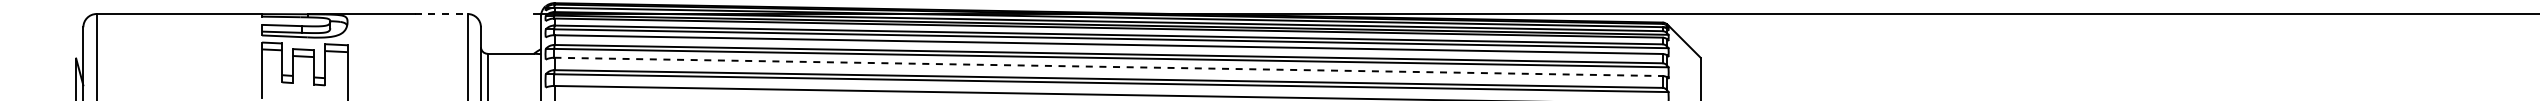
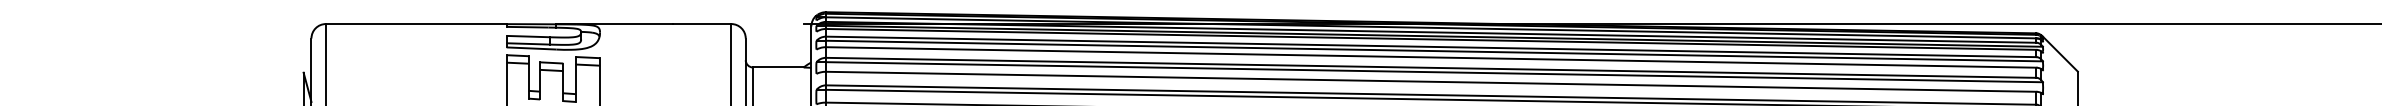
line: (441, 14) -> (702, 24), dashed -> solid
line: (1109, 66) -> (1432, 81), dashed -> solid

